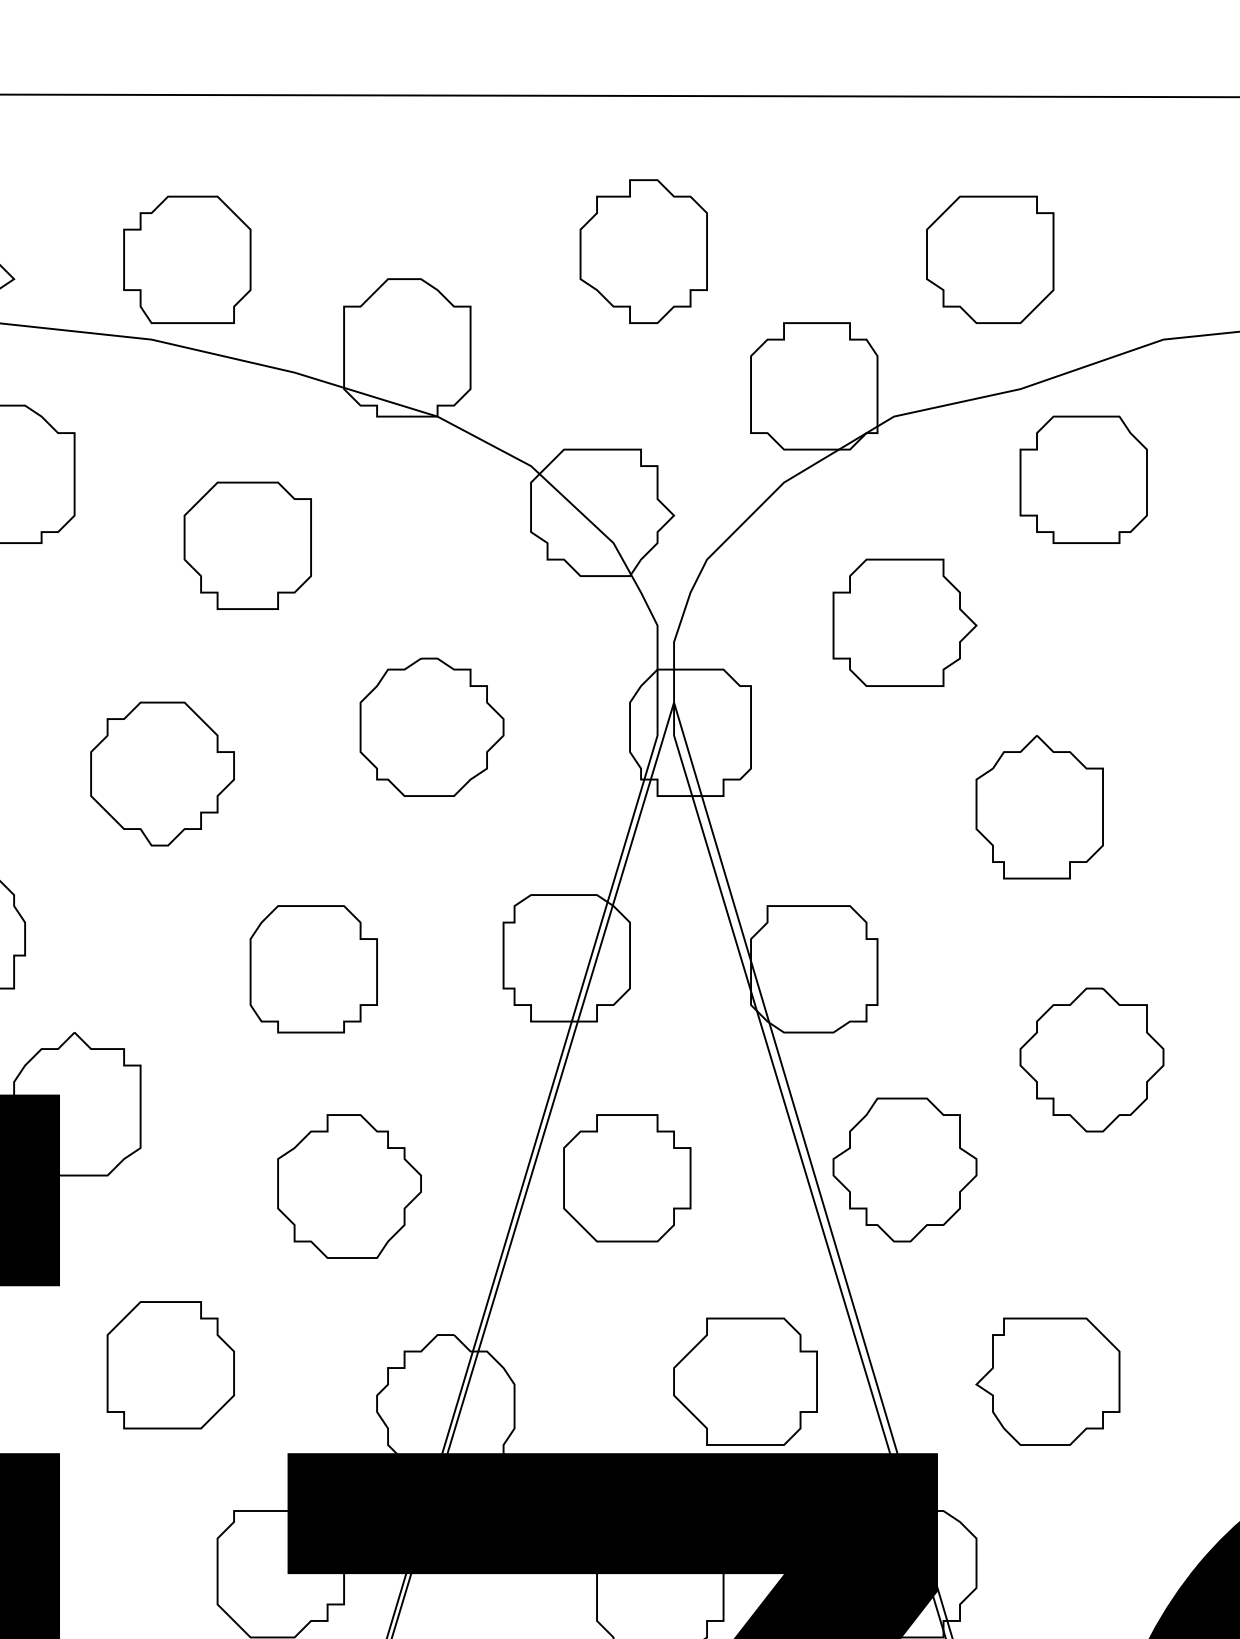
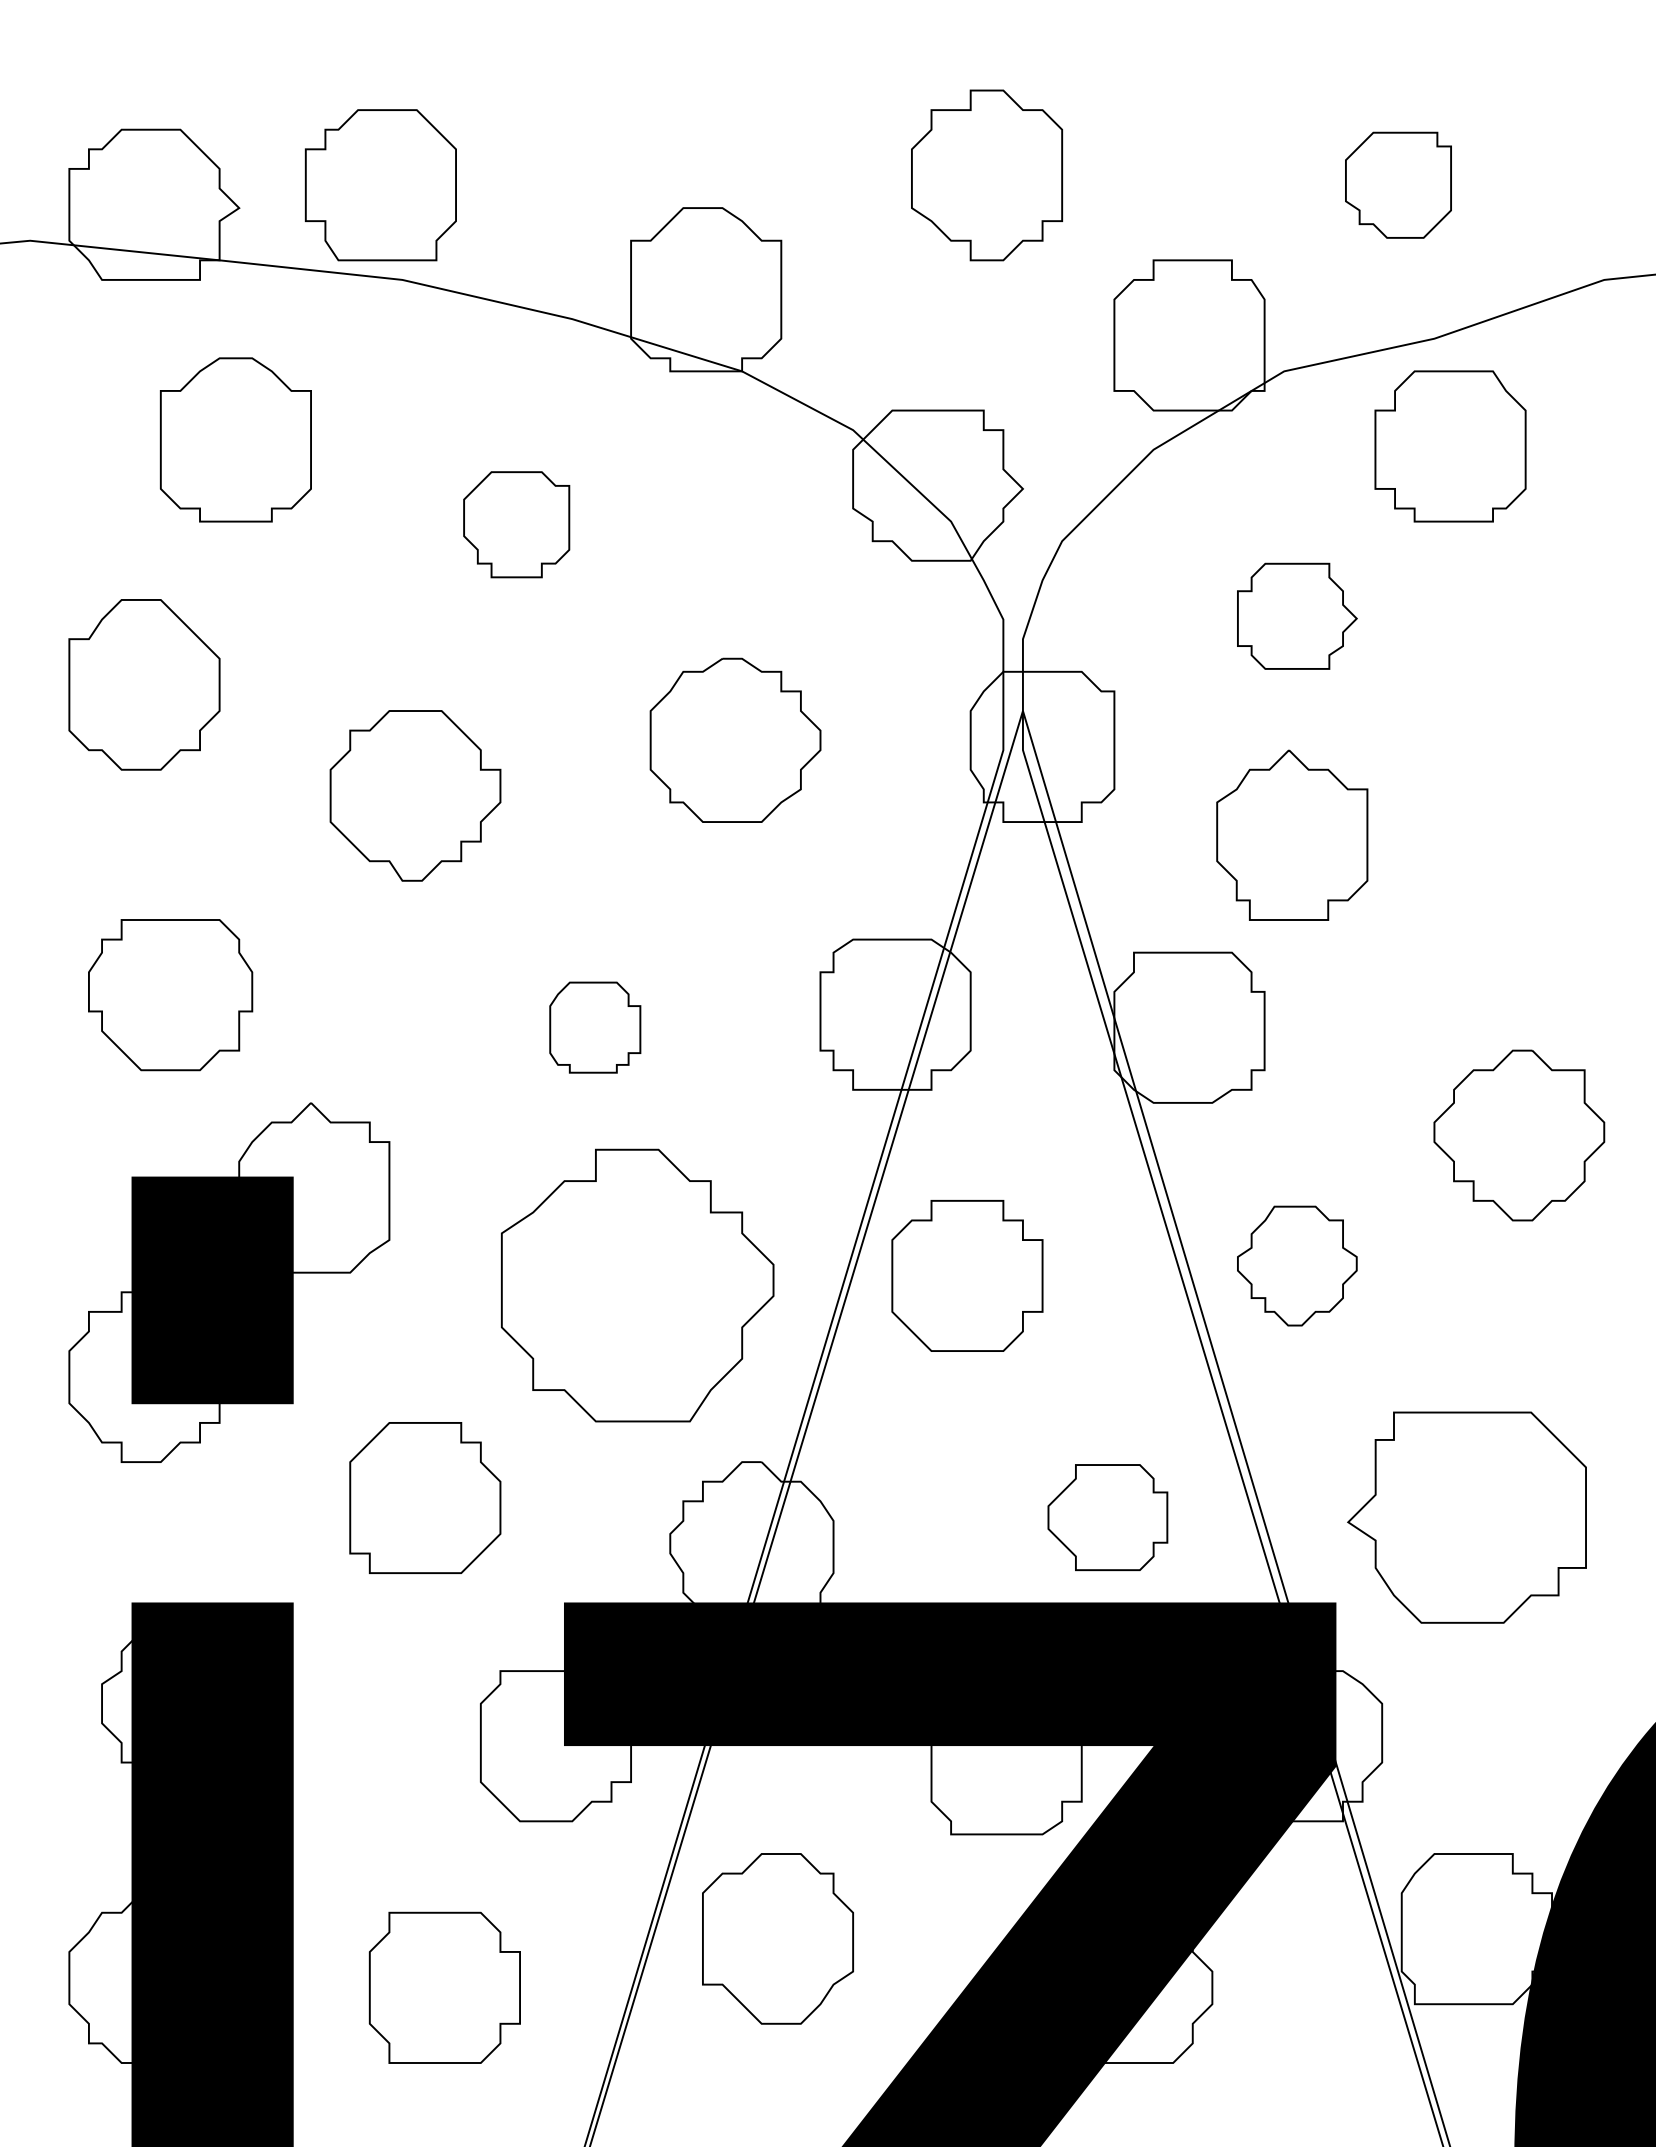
part: (186, 260) -> (380, 185), moved
part: (990, 260) -> (1398, 185), size x0.7
part: (1083, 479) -> (1450, 446), moved
part: (247, 545) -> (516, 524), size x0.7
part: (905, 623) -> (1297, 616), size x0.7
part: (1039, 806) -> (1292, 834), moved
part: (314, 969) -> (595, 1027), size x0.6
part: (905, 1169) -> (1297, 1265), size x0.7
part: (349, 1186) -> (637, 1285), size x1.6
part: (745, 1381) -> (1107, 1517), size x0.7
part: (1047, 1381) -> (1466, 1517), size x1.4

